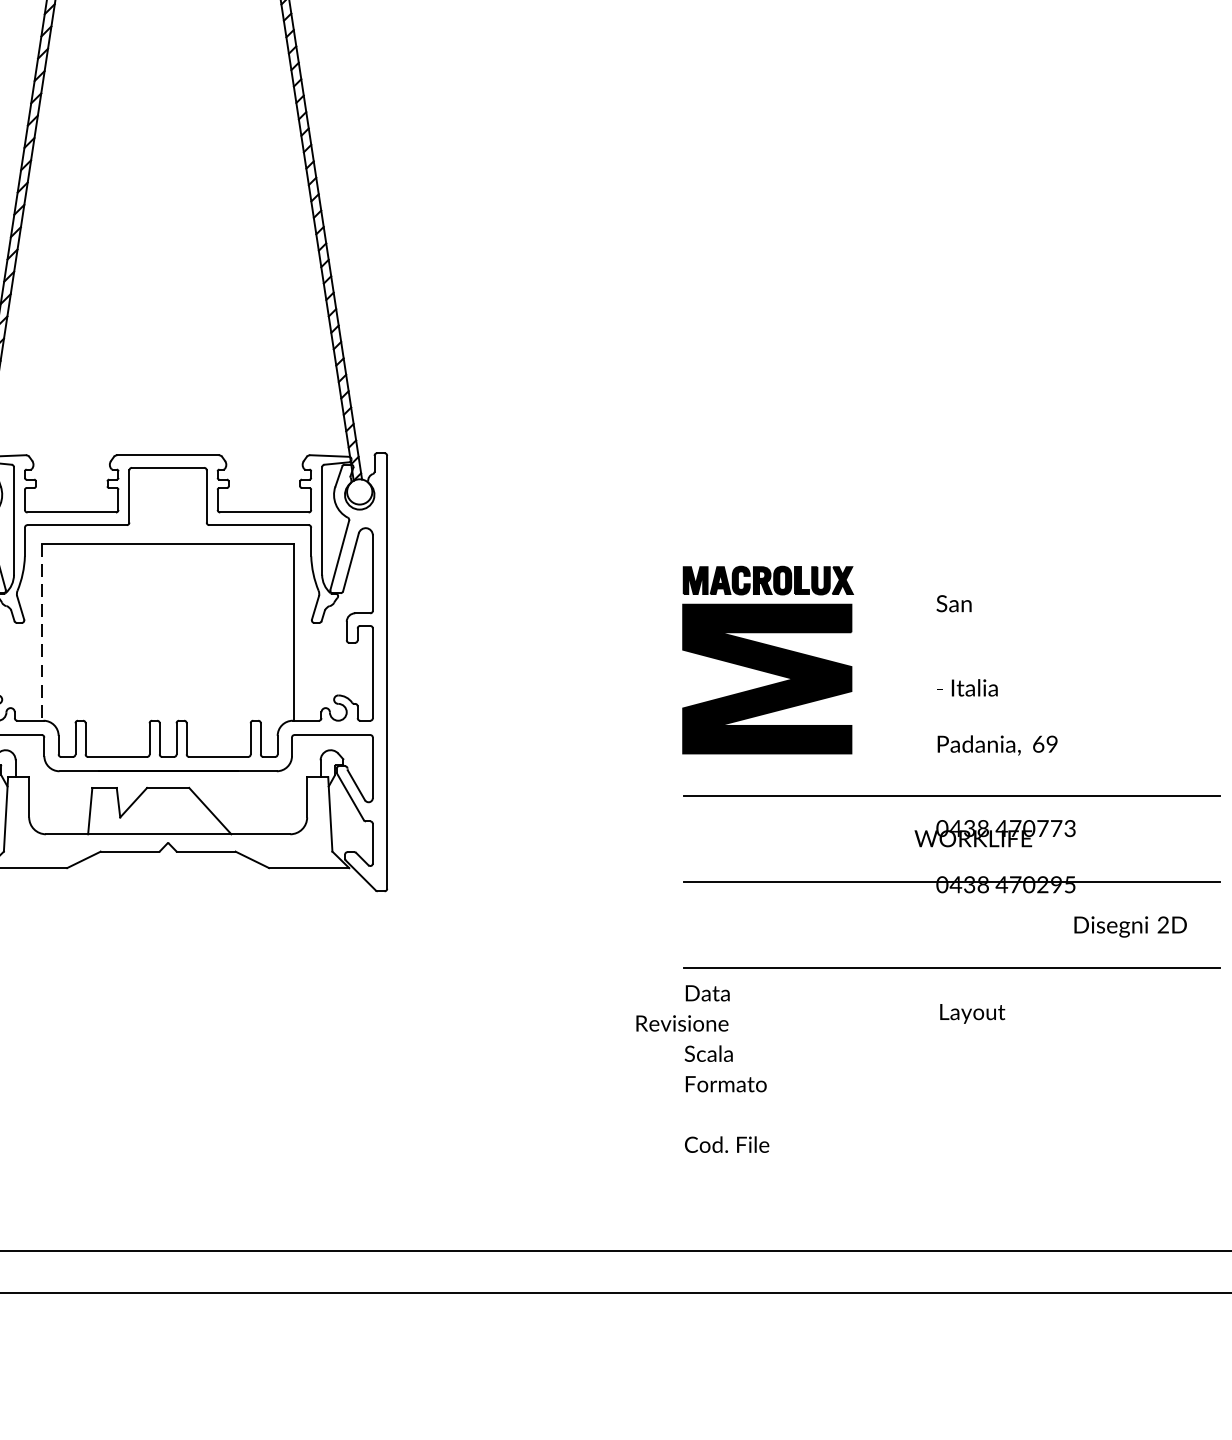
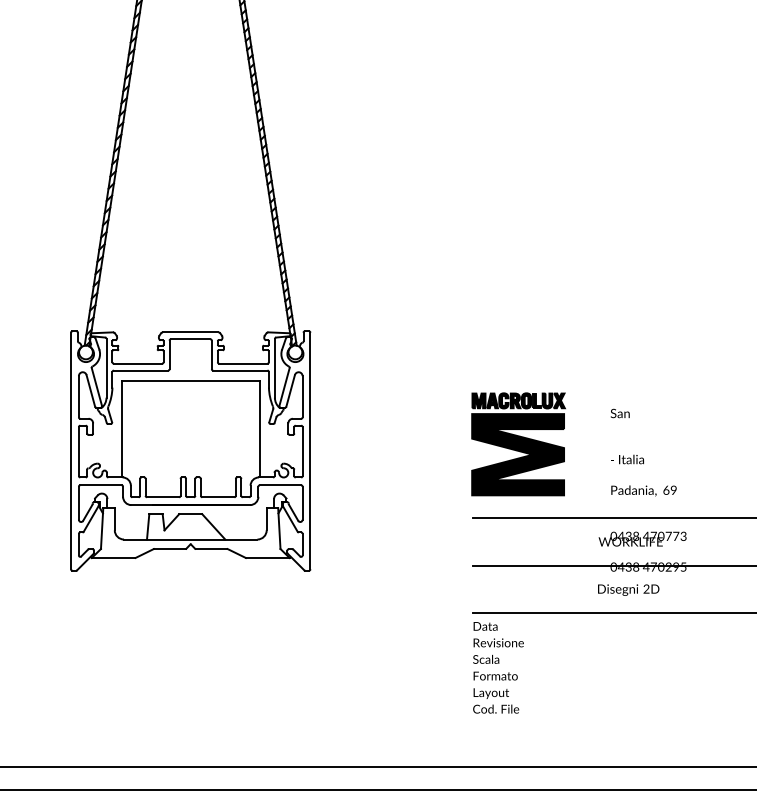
line: (41, 632) -> (121, 429), dashed -> solid
text: (1130, 925) -> (628, 589), moved
text: (971, 1013) -> (490, 693), moved
text: (681, 1022) -> (498, 642), moved

